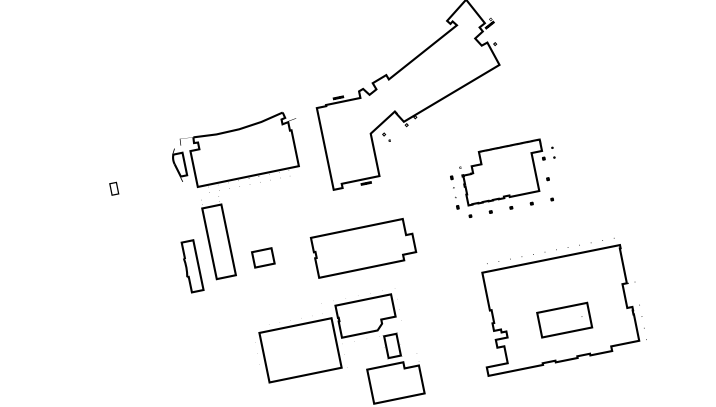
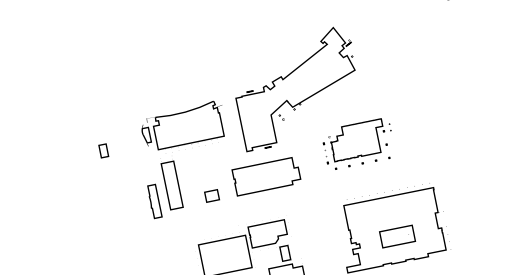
part: (113, 188) -> (103, 150), size x1.67
part: (363, 247) -> (266, 176), moved
part: (262, 257) -> (211, 195), moved

